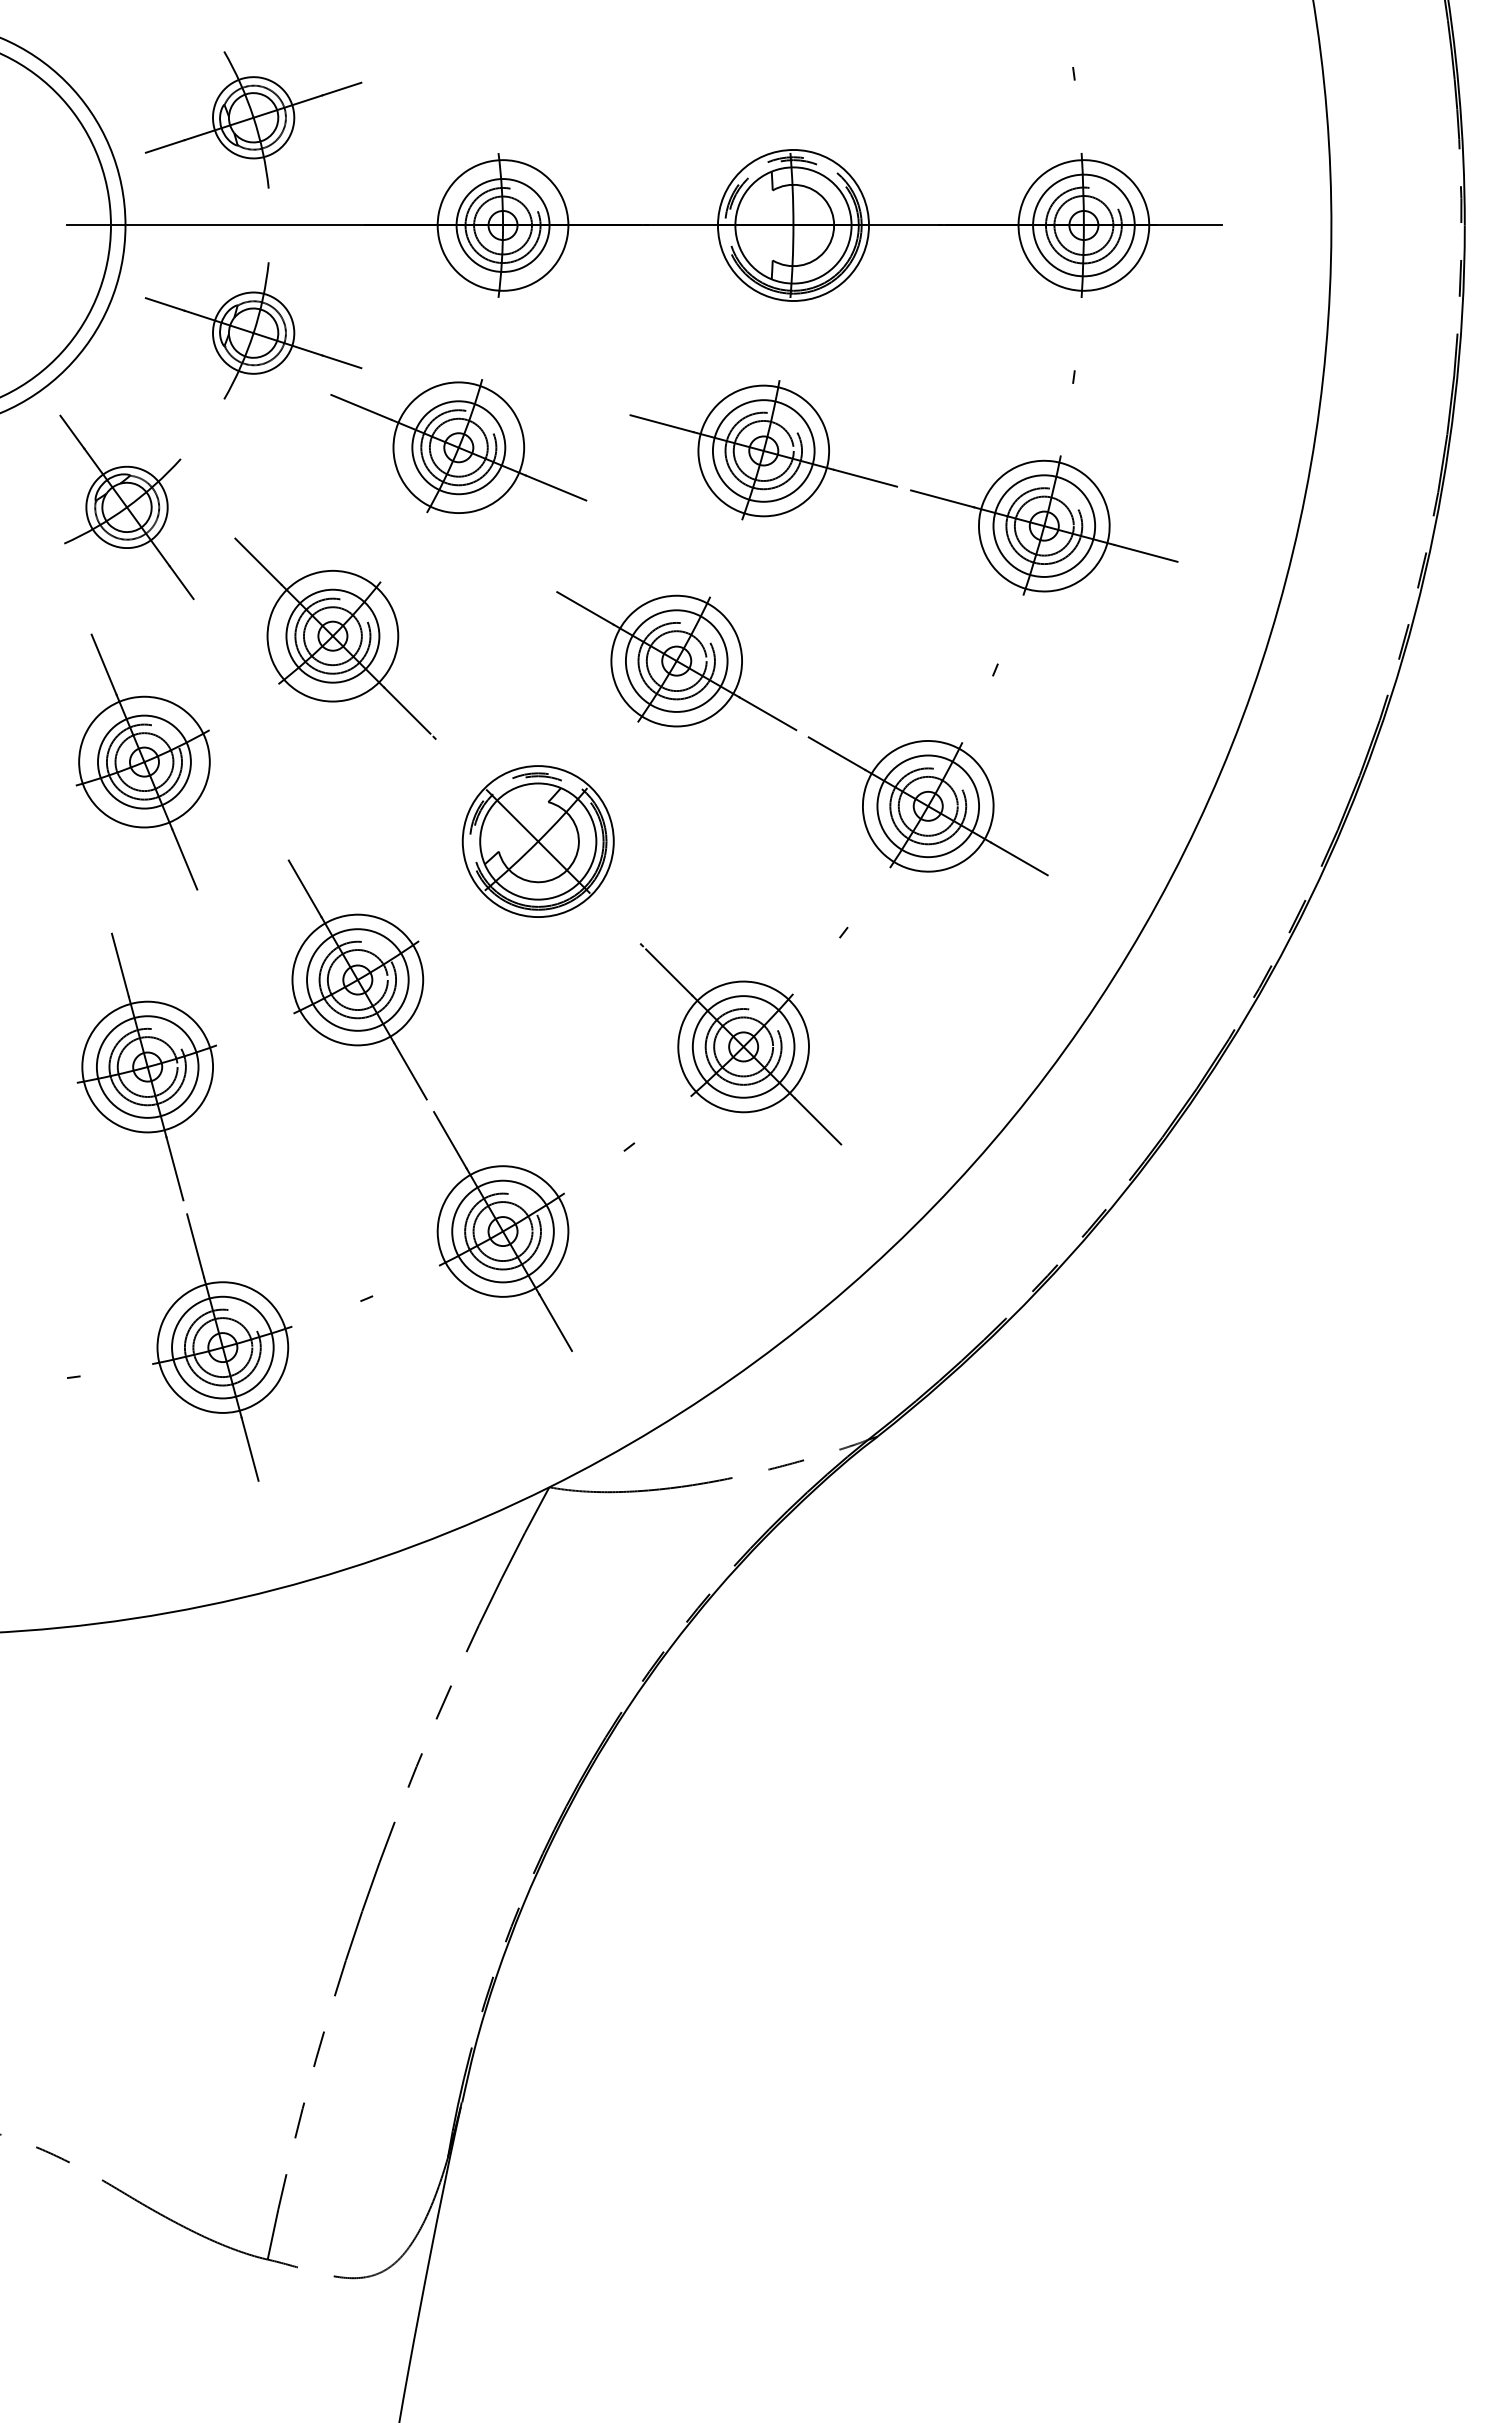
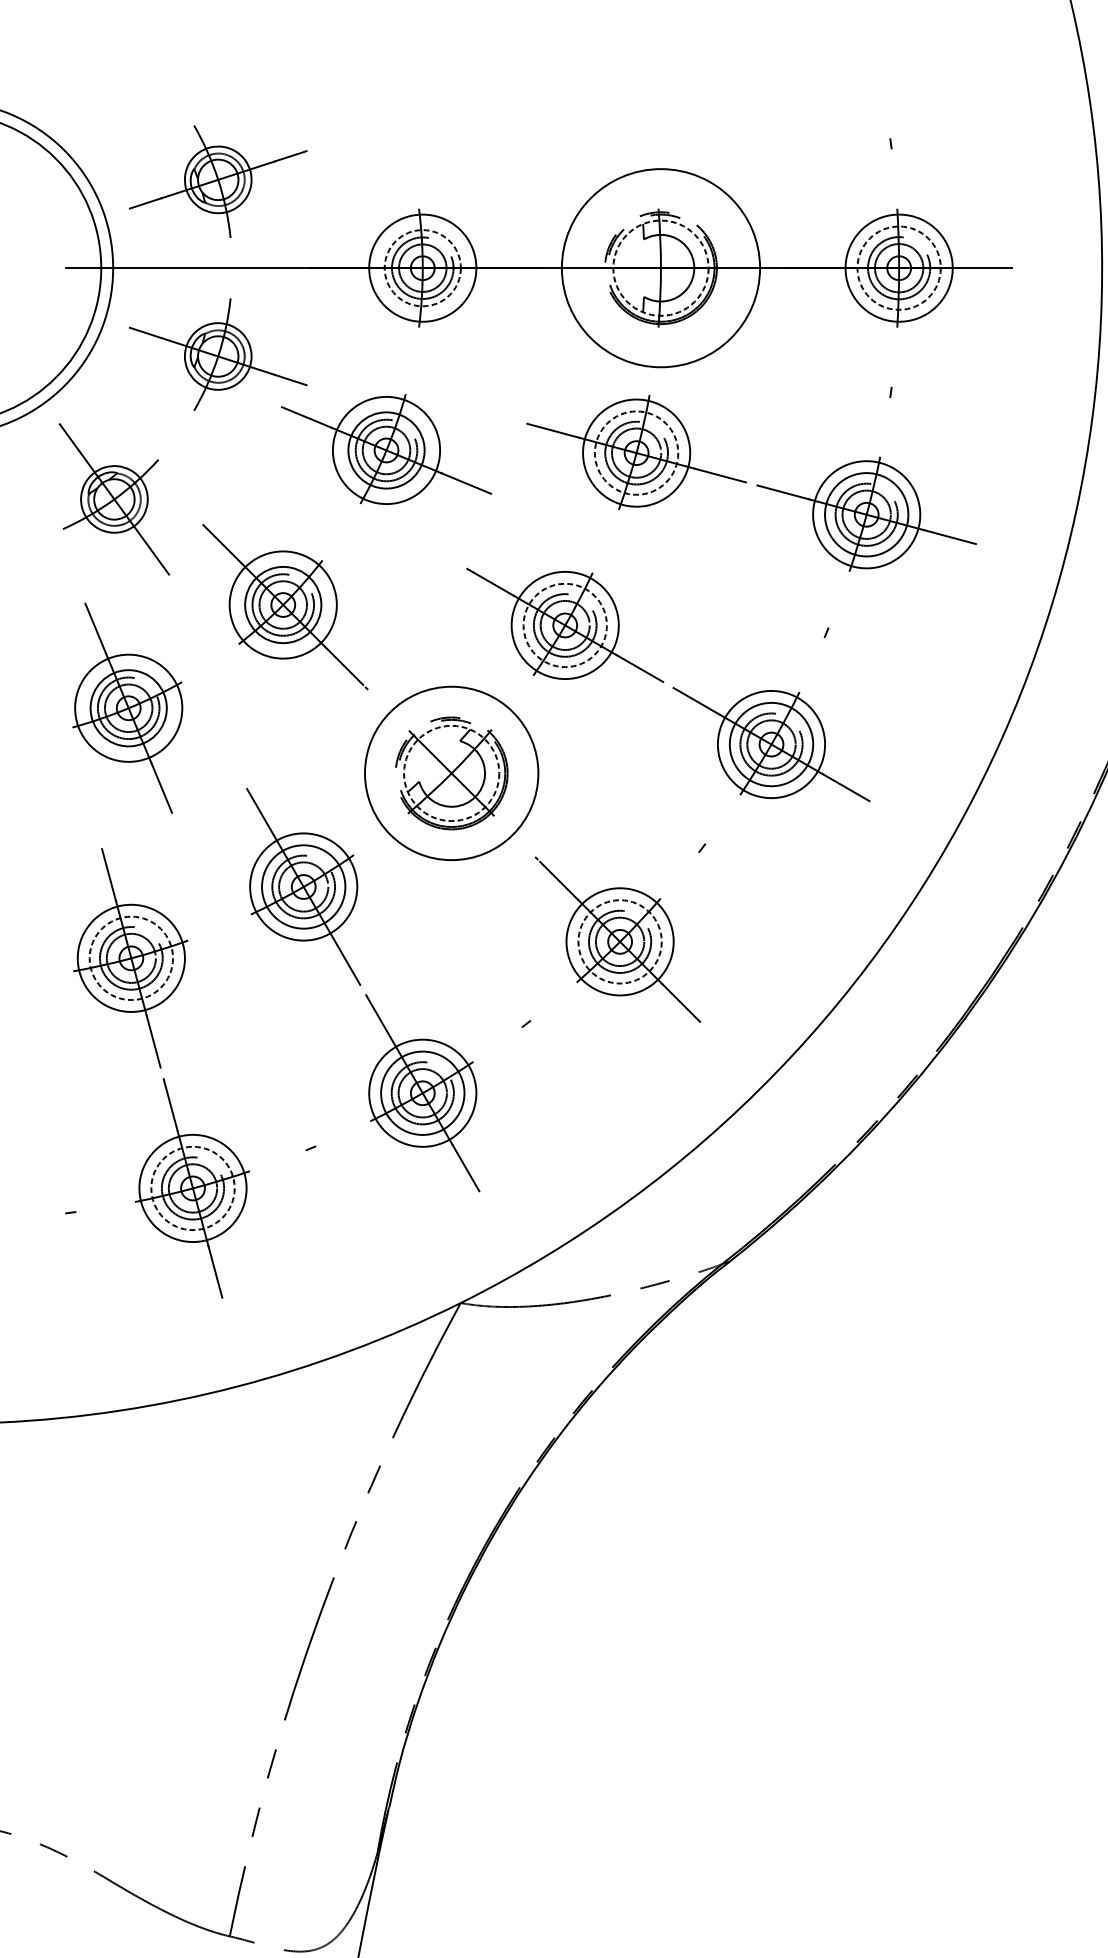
circle: (502, 225) -> (422, 268), solid -> dashed
circle: (793, 225) -> (660, 268), size x1.6
circle: (793, 225) -> (660, 268), solid -> dashed
circle: (1083, 225) -> (898, 268), solid -> dashed
circle: (763, 450) -> (636, 452), solid -> dashed
circle: (676, 660) -> (565, 624), solid -> dashed
circle: (537, 841) -> (451, 773), size x1.4
circle: (538, 841) -> (451, 773), solid -> dashed
circle: (743, 1046) -> (619, 941), solid -> dashed
circle: (147, 1066) -> (131, 957), solid -> dashed
circle: (222, 1347) -> (192, 1188), solid -> dashed

